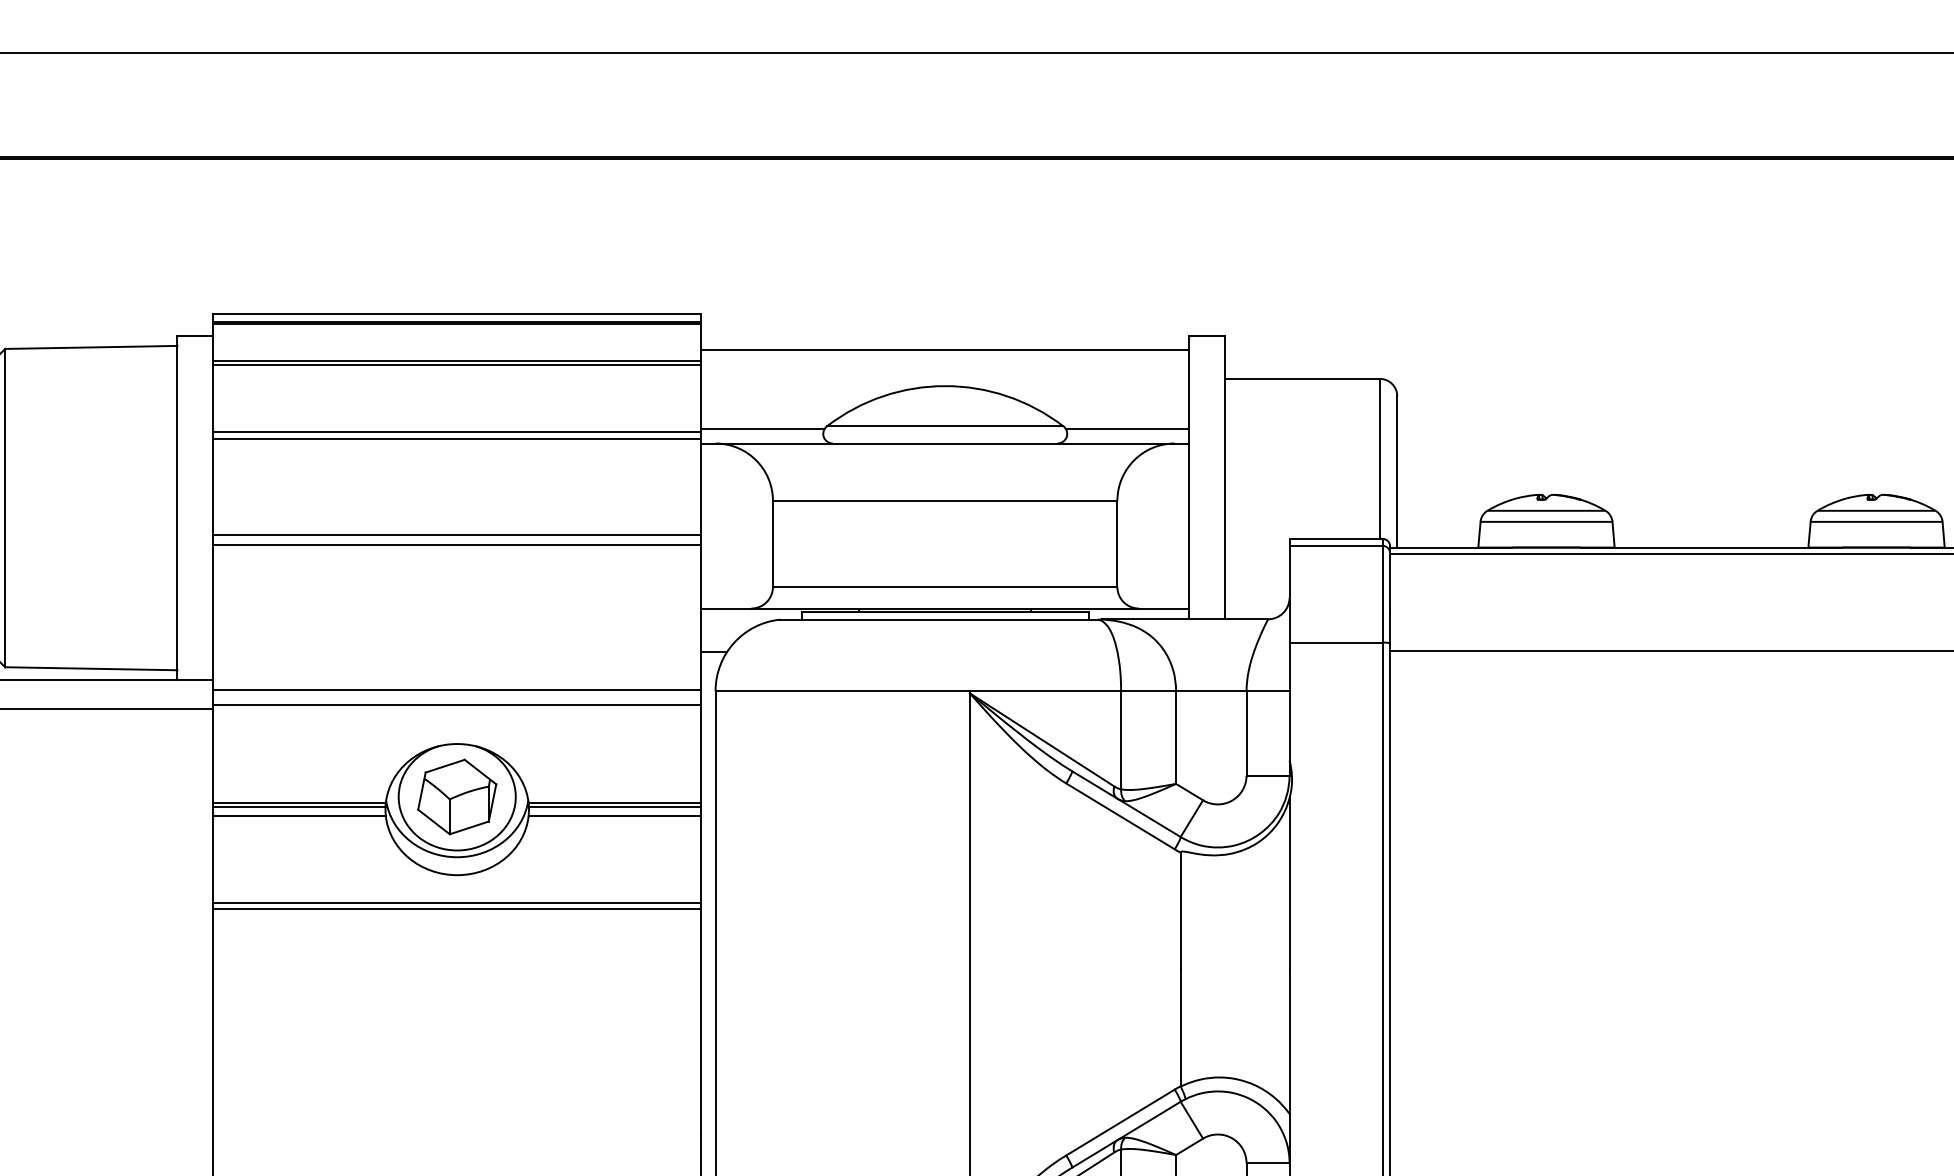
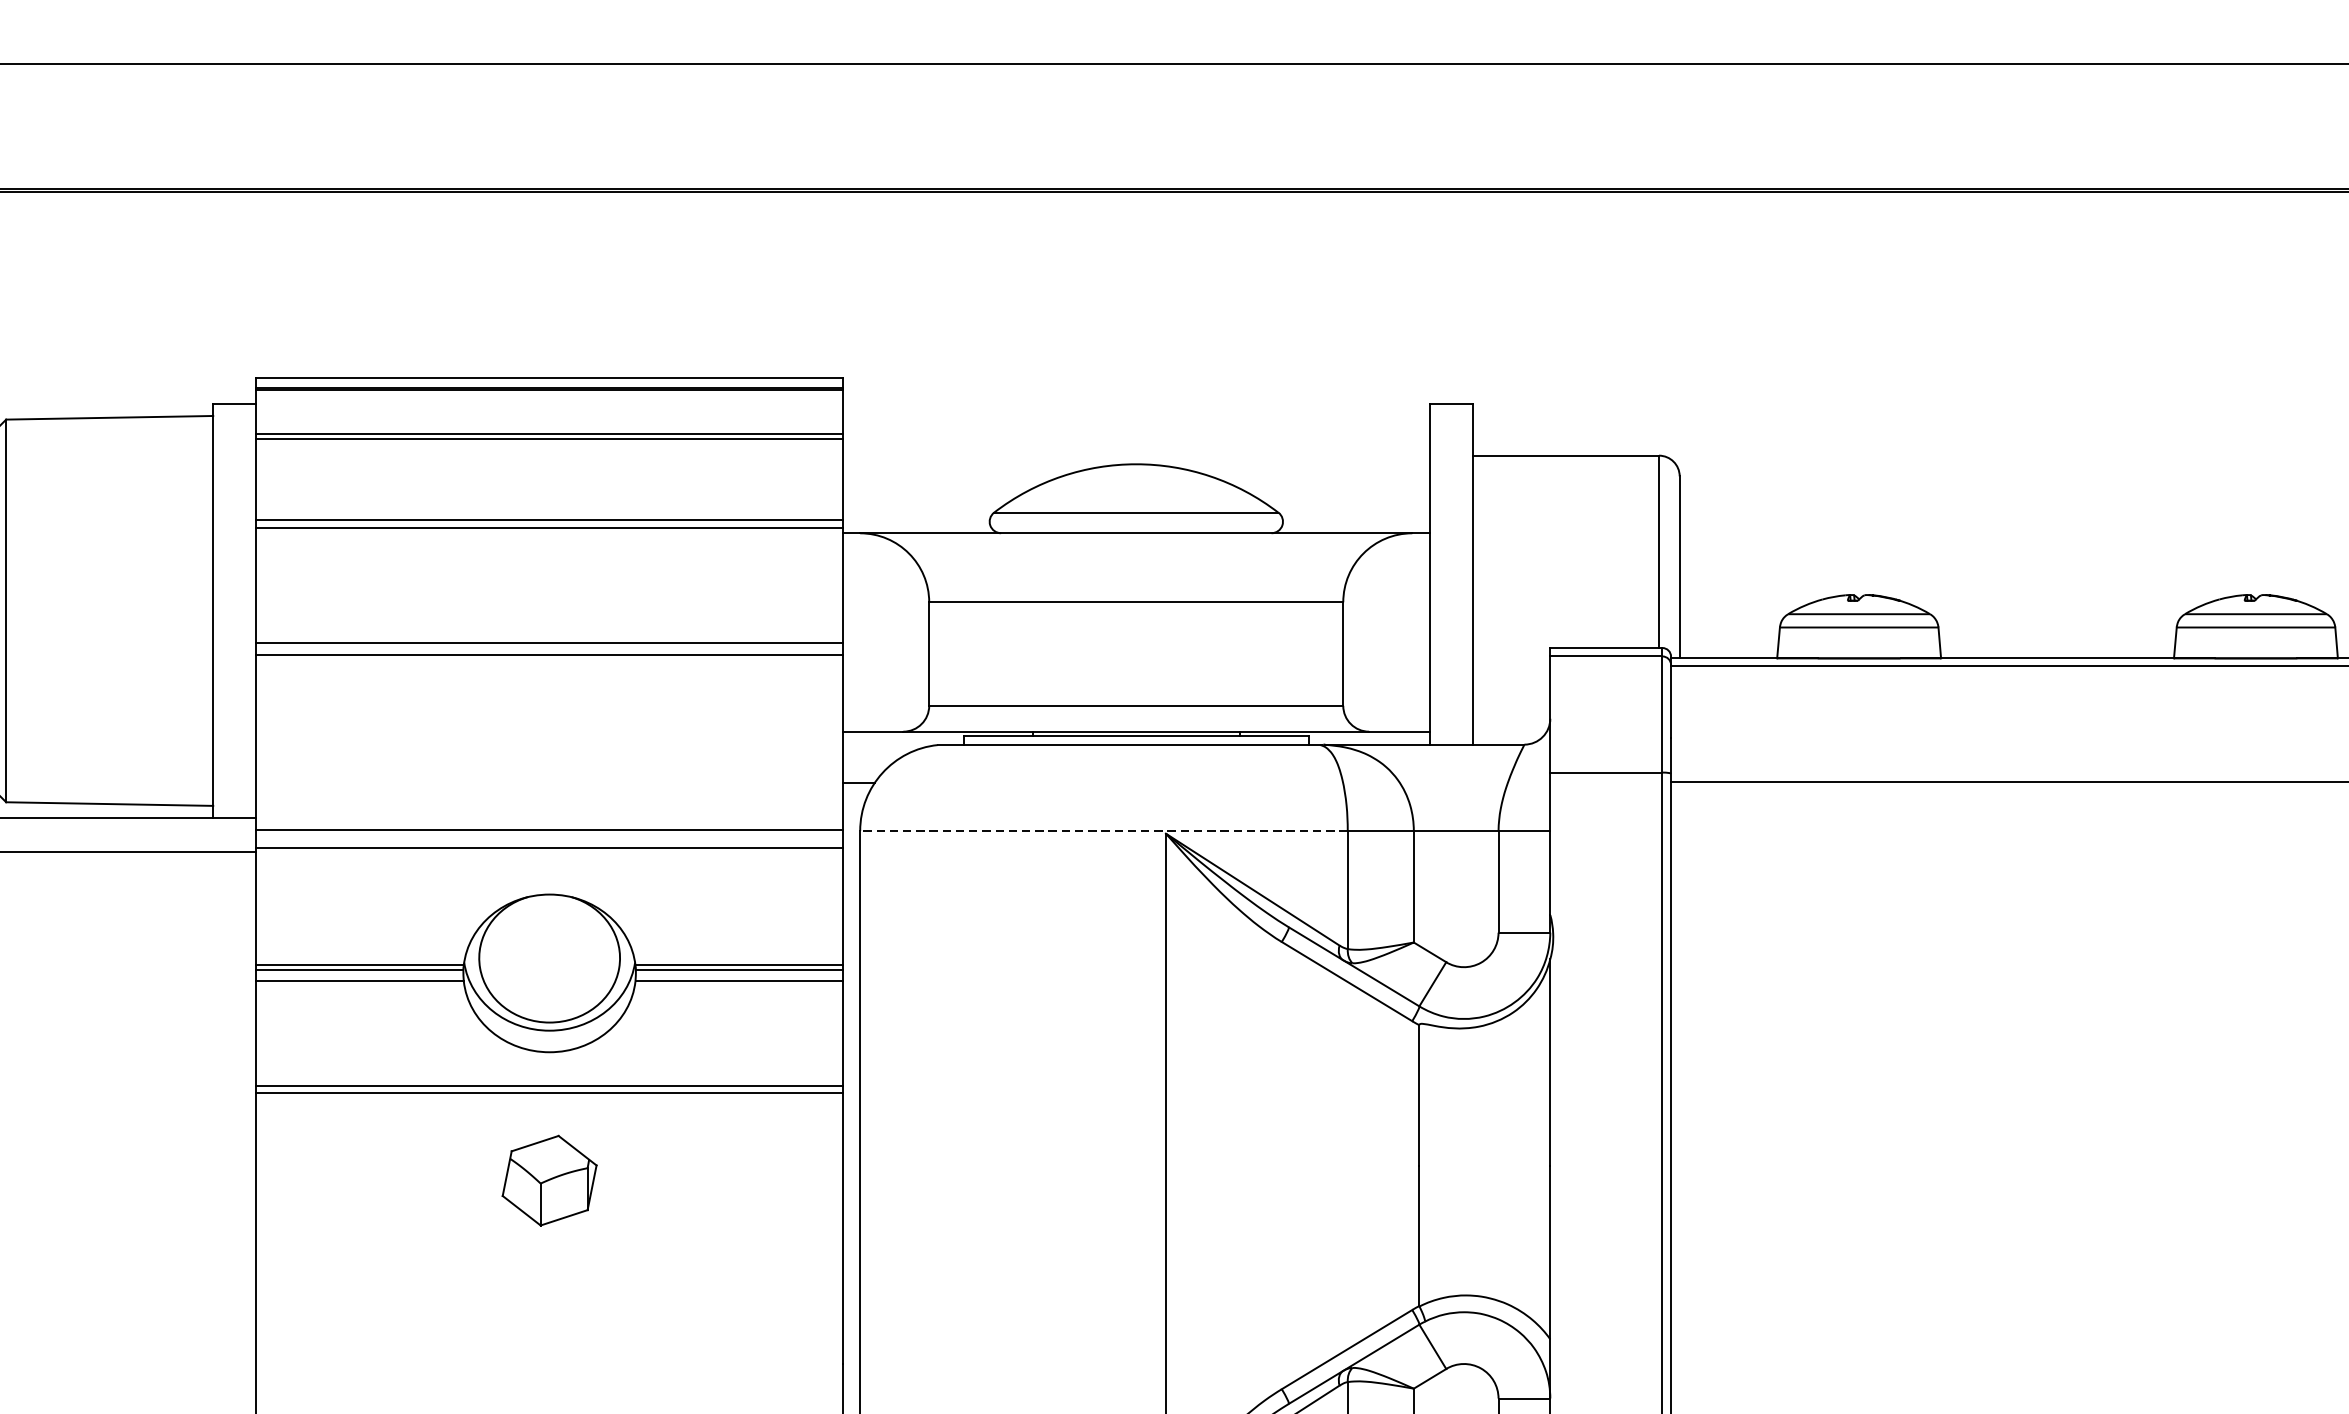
line: (945, 350) -> (1136, 421), removed
line: (762, 429) -> (916, 516), removed
line: (1127, 429) -> (1355, 516), removed
line: (918, 691) -> (1104, 831), solid -> dashed
part: (457, 796) -> (549, 1180), moved

